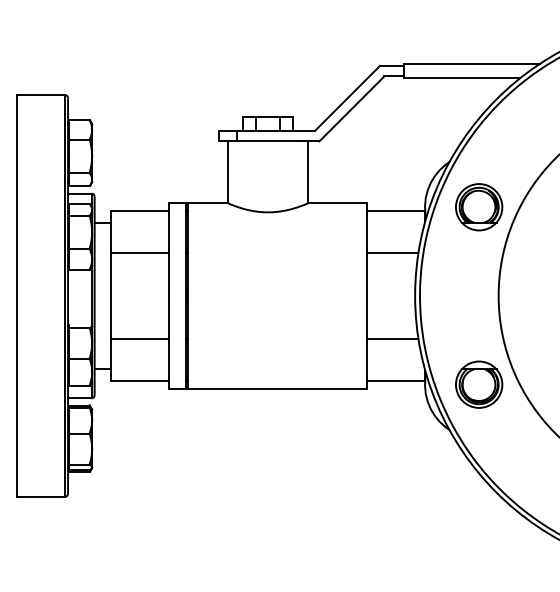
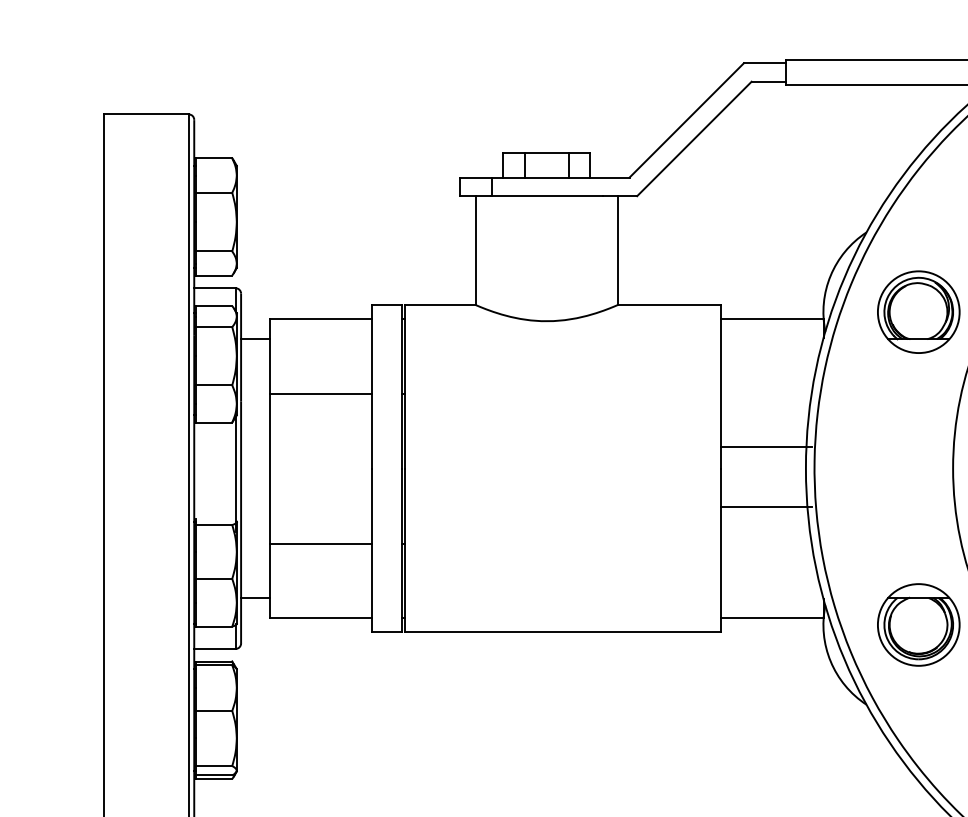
line: (392, 253) -> (766, 446), moved
line: (392, 338) -> (766, 506), moved

